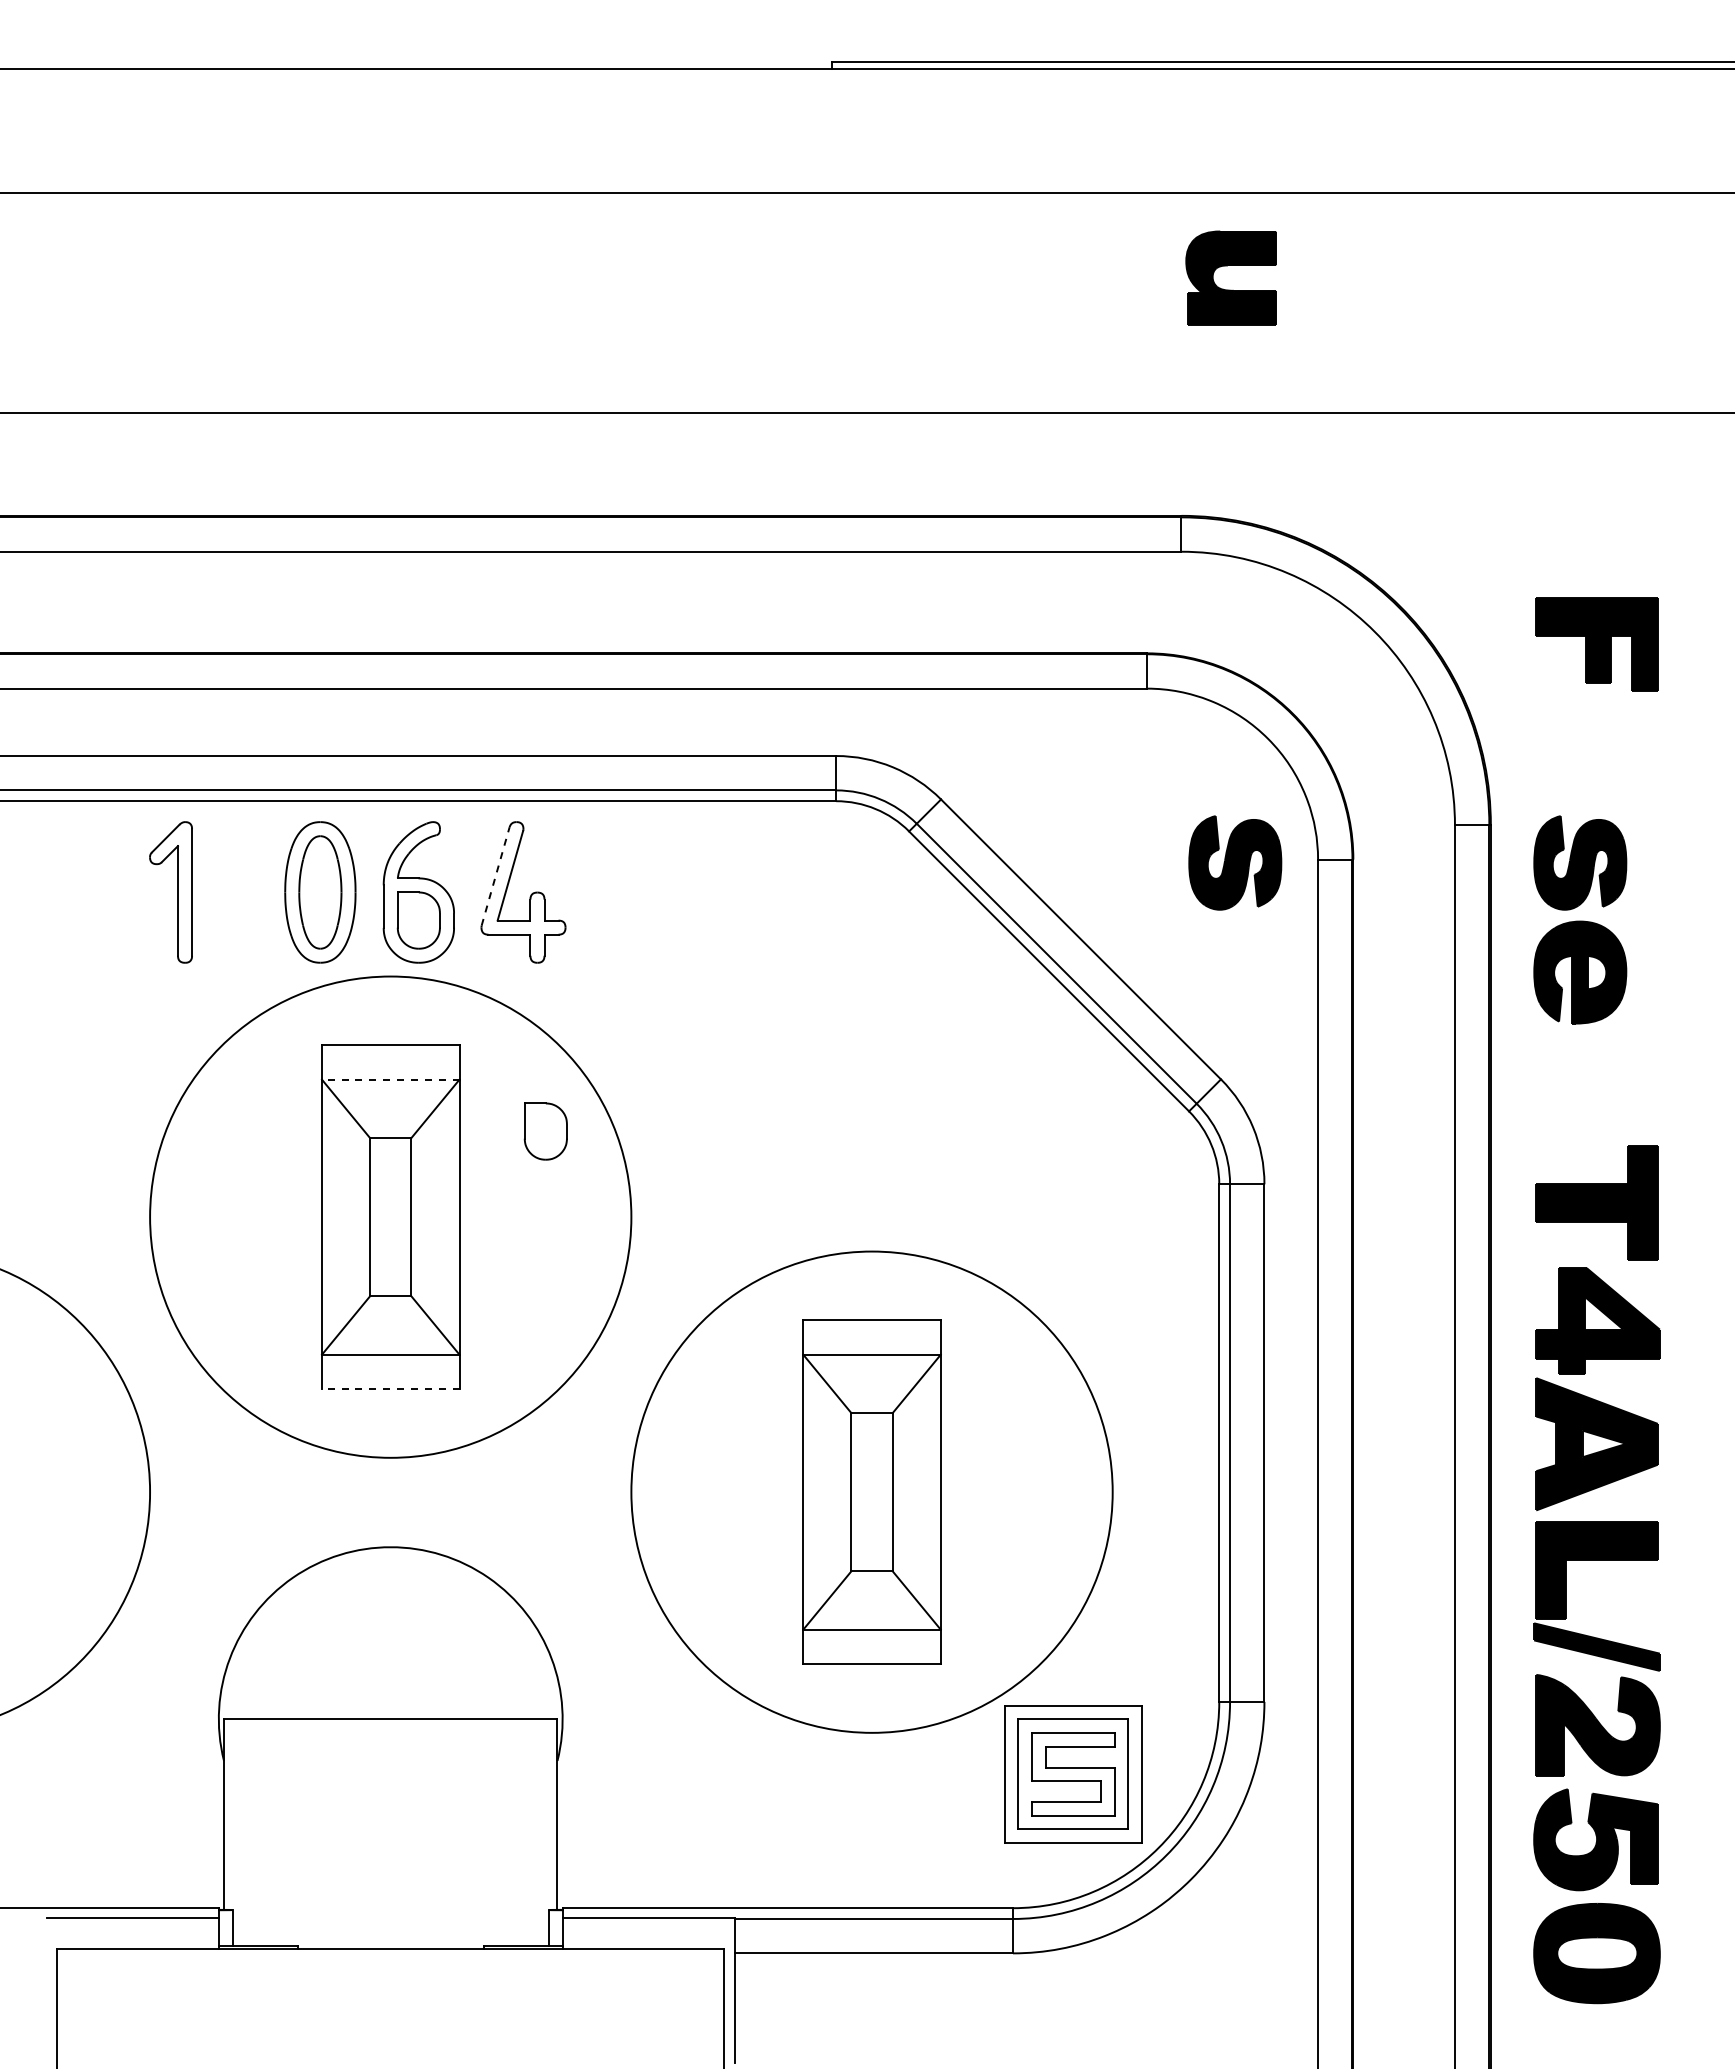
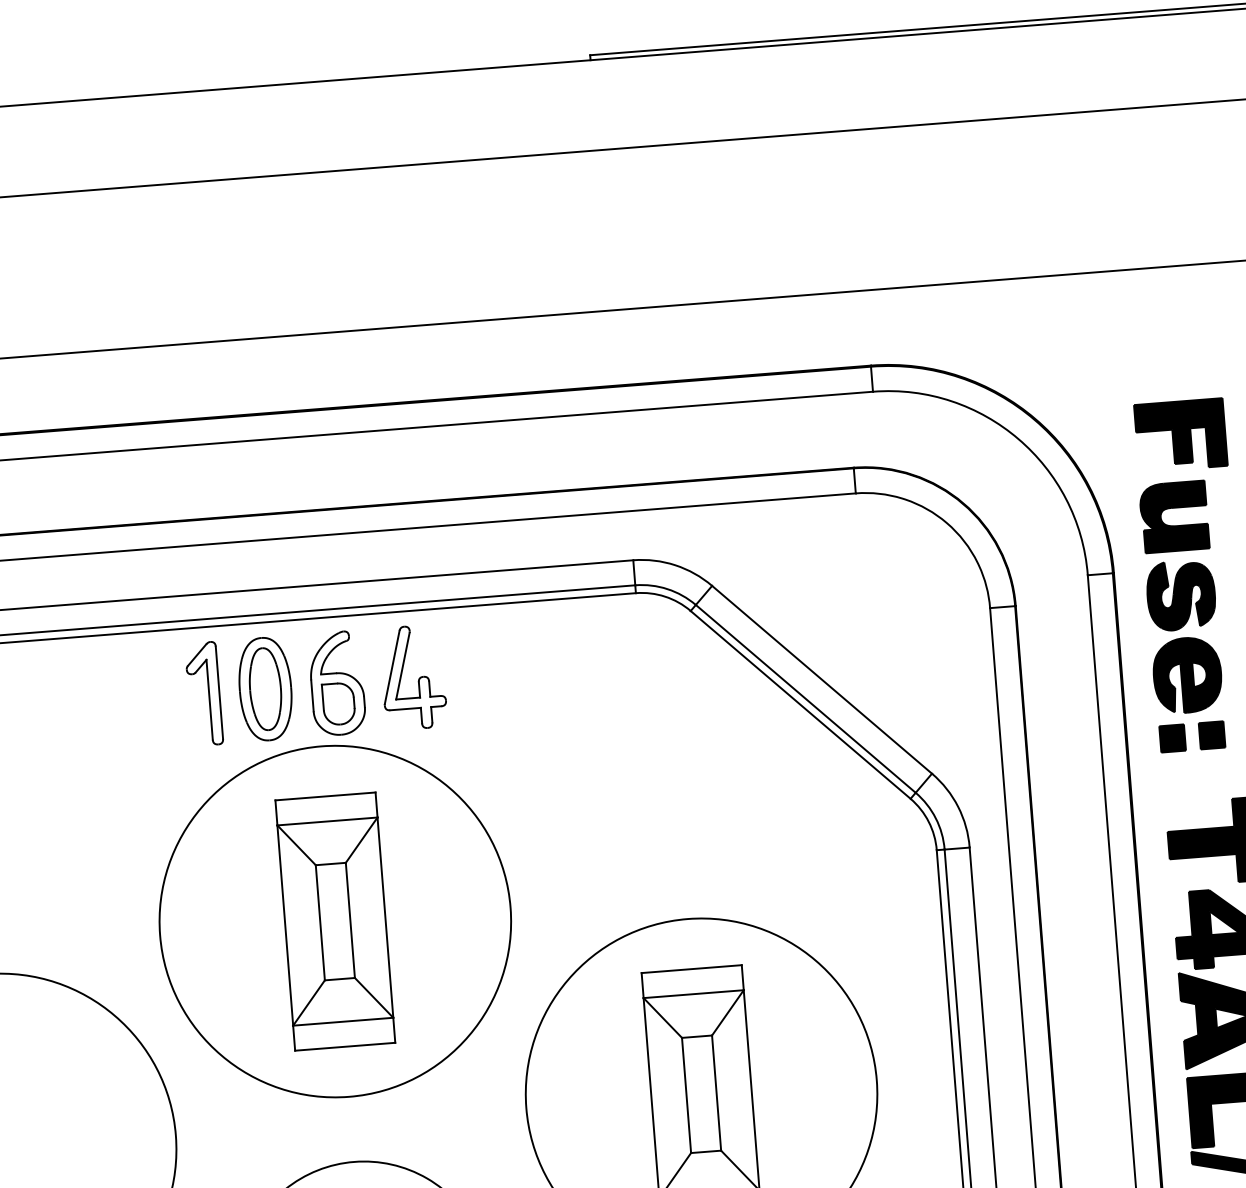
part: (1227, 266) -> (1170, 508), moved
part: (1235, 862) -> (930, 614), removed
line: (495, 875) -> (392, 666), dashed -> solid
part: (177, 892) -> (208, 693), moved
part: (1552, 1056) -> (1172, 738), added
part: (1607, 1056) -> (1212, 734), added
line: (390, 1079) -> (327, 821), dashed -> solid
part: (545, 1131) -> (443, 850), removed
line: (390, 1389) -> (345, 1047), dashed -> solid

